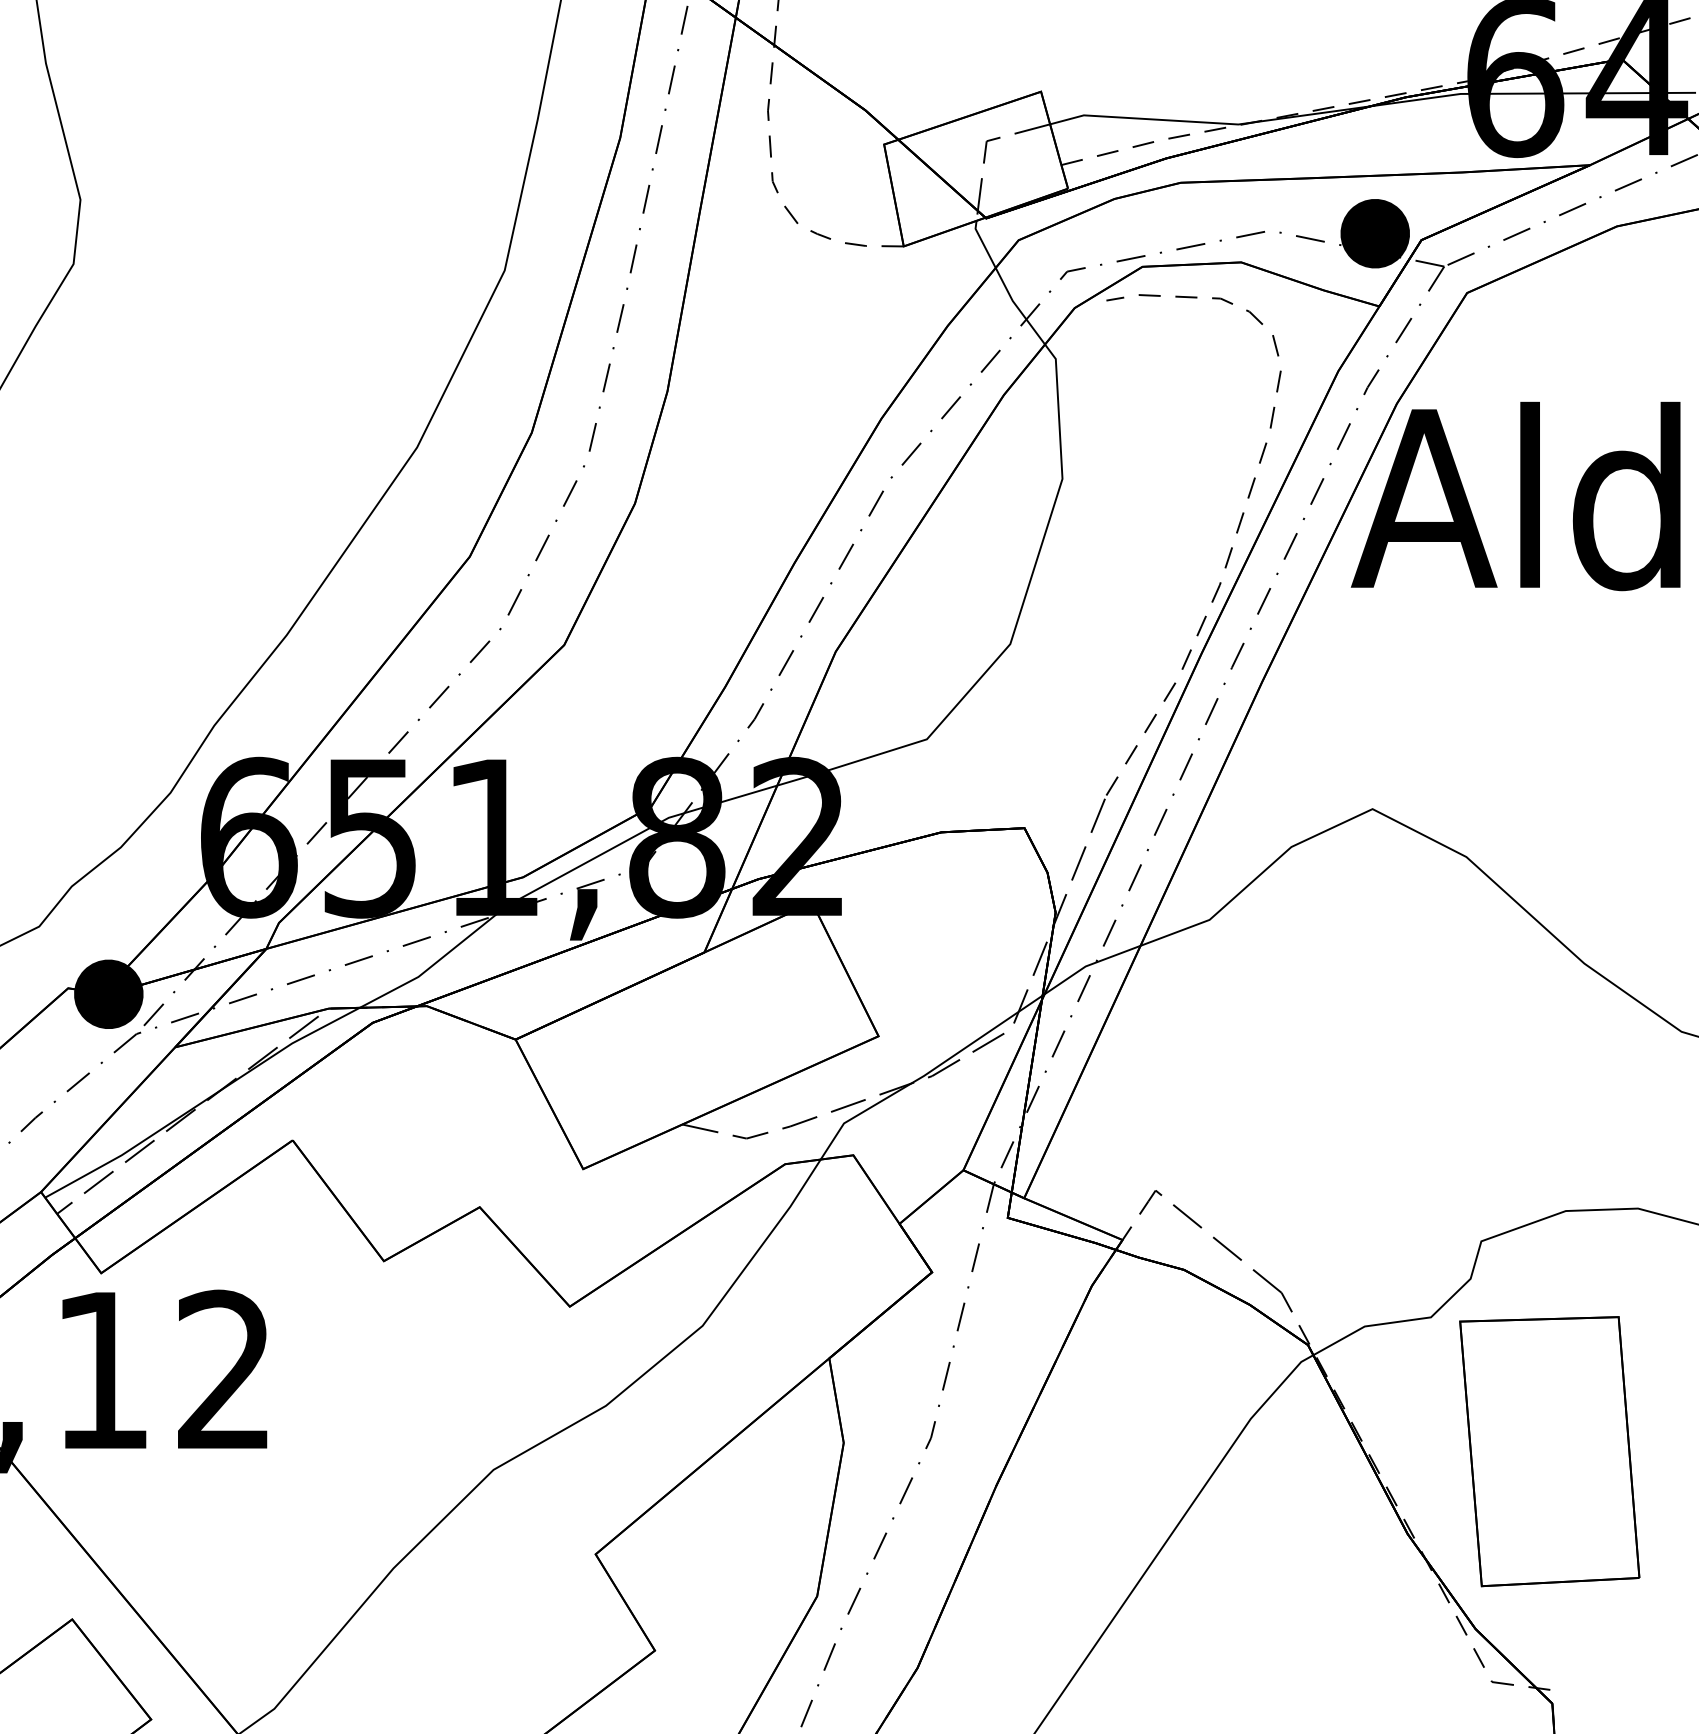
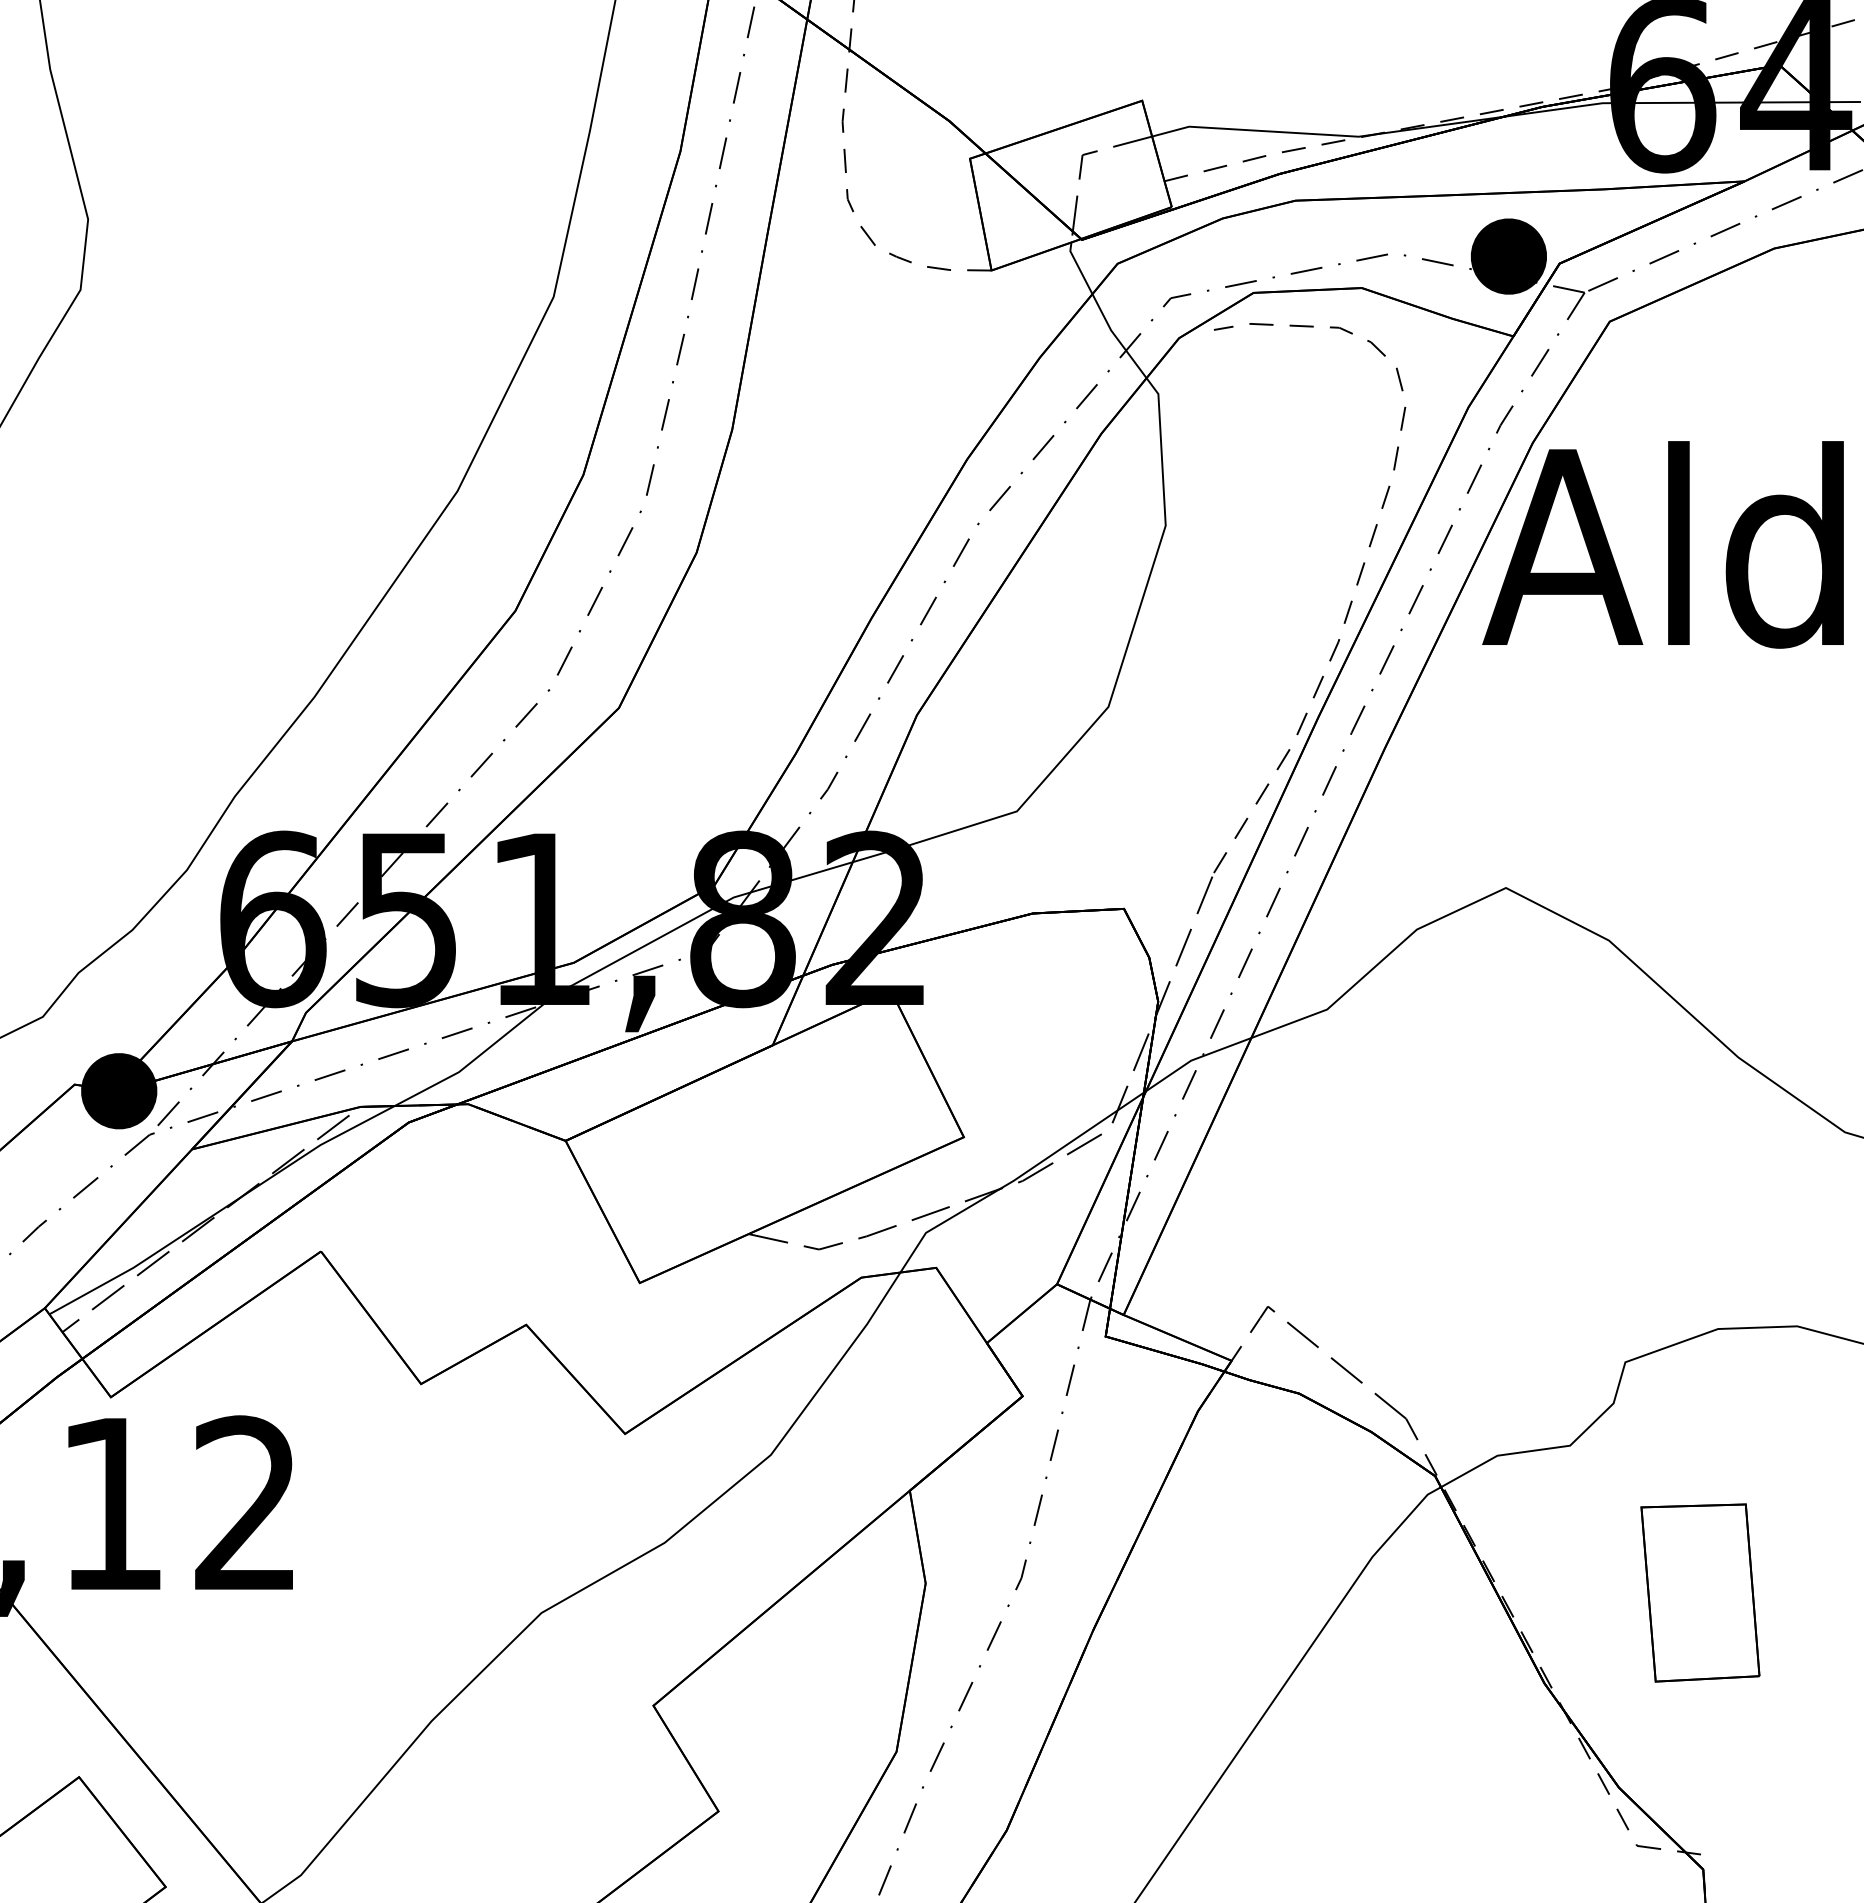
part: (1549, 1451) -> (1700, 1592), size x0.6

